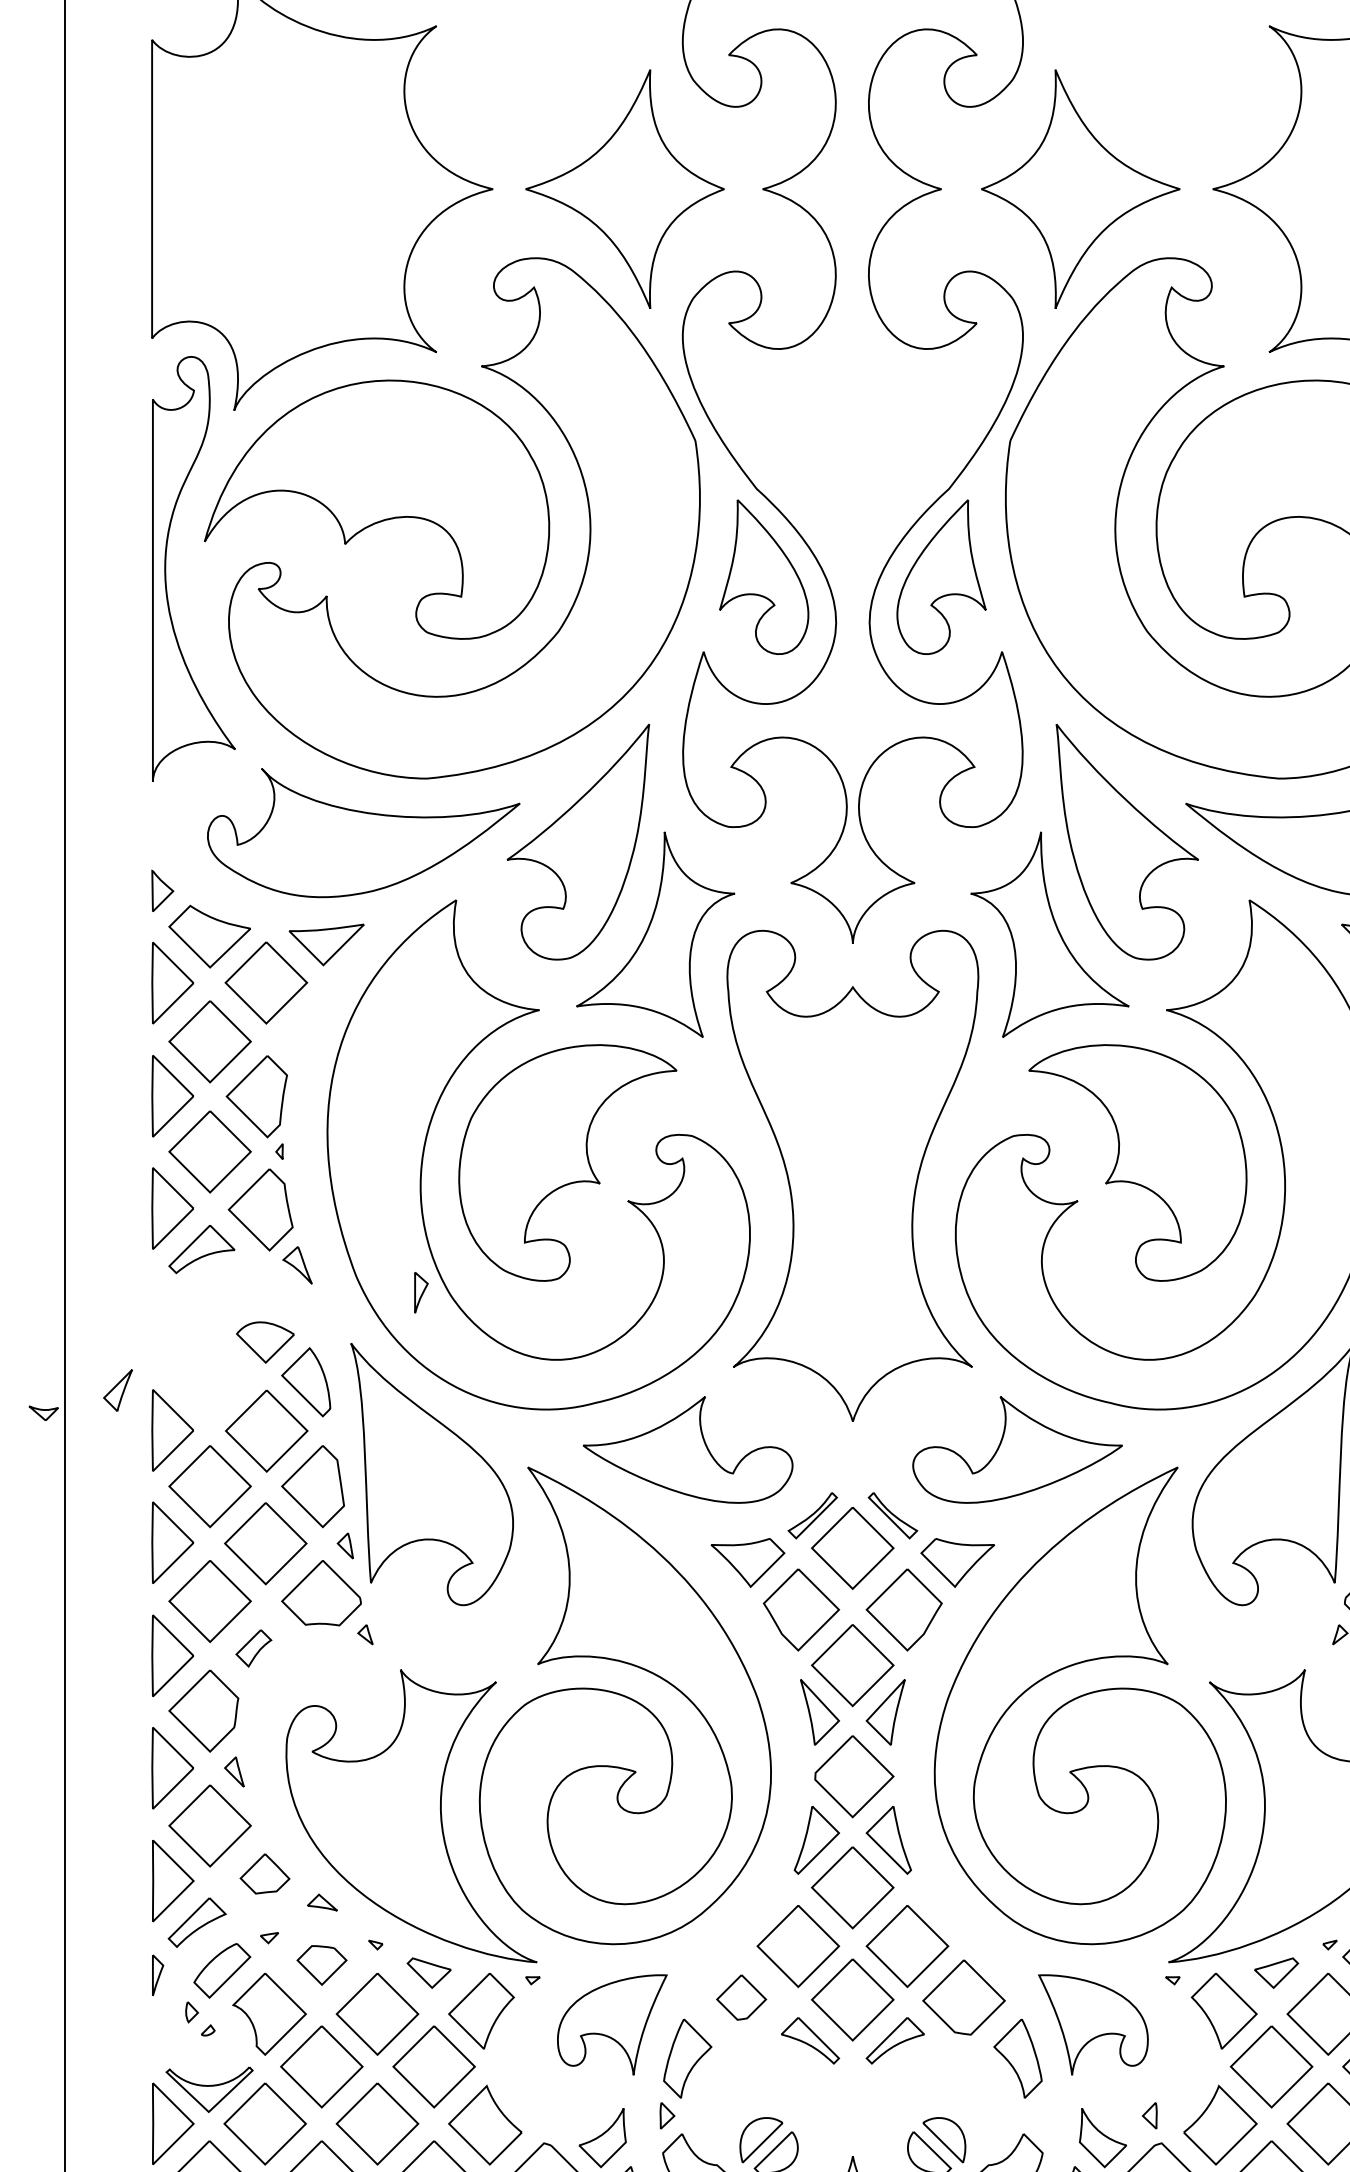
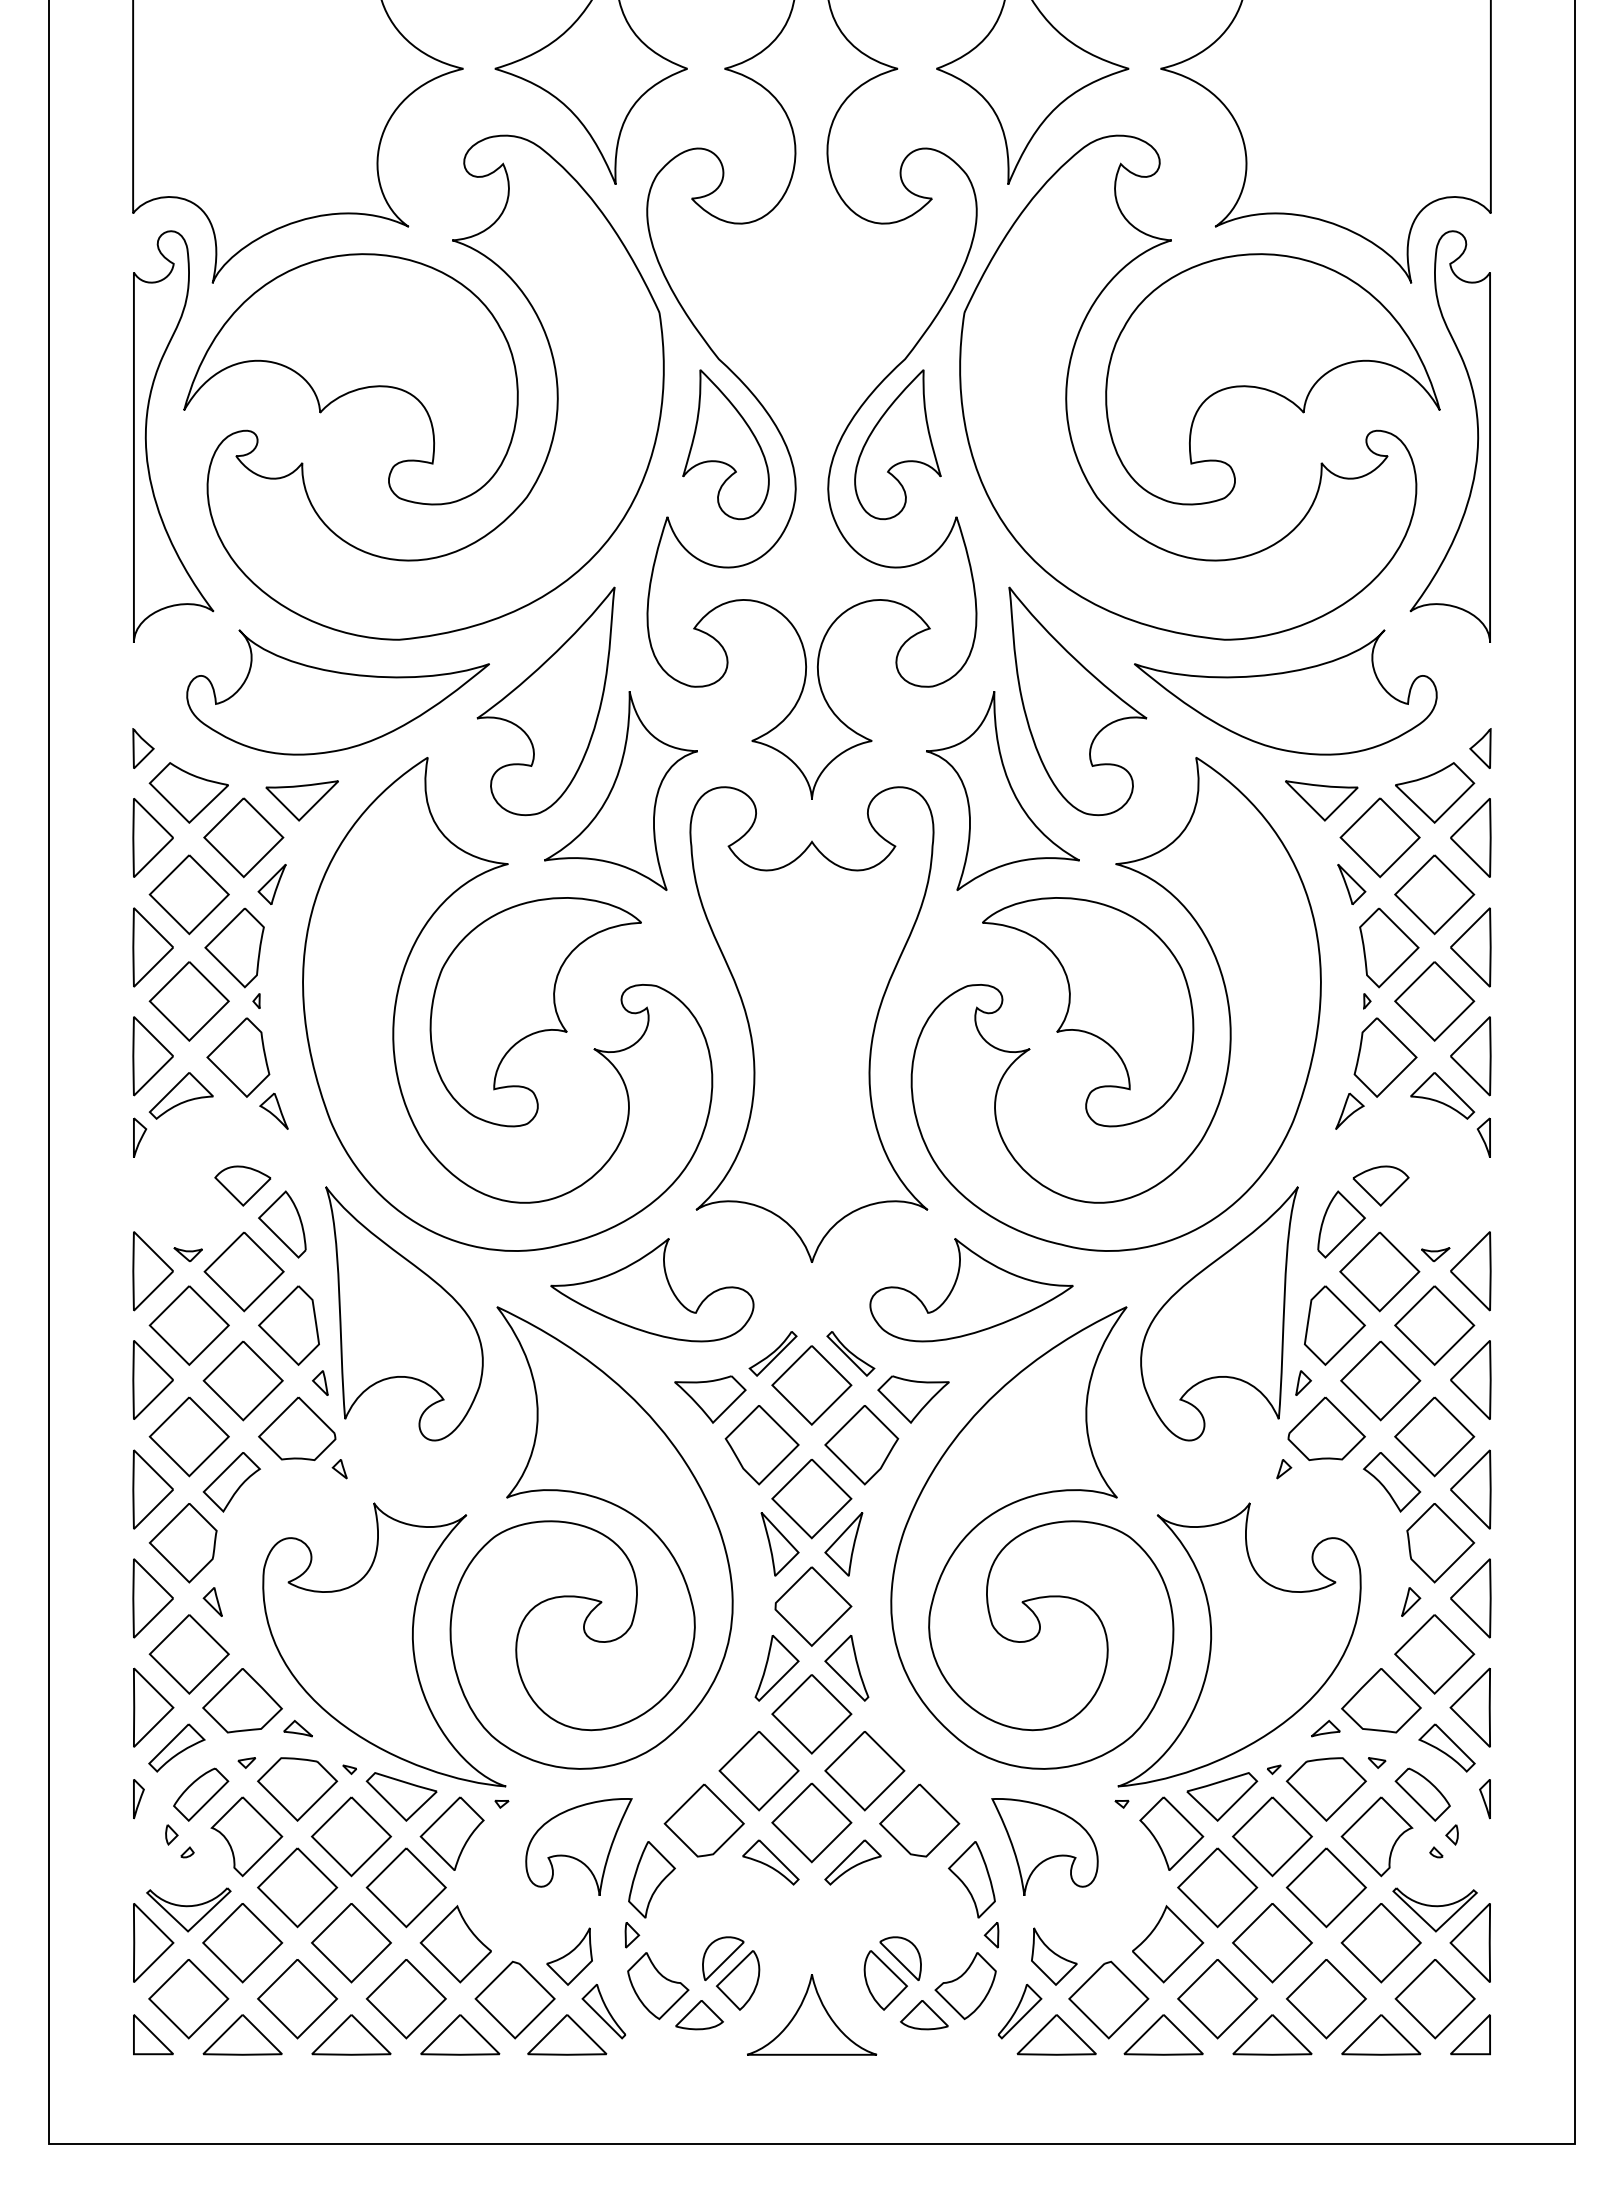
part: (421, 1292) -> (140, 1137), moved
part: (117, 1390) -> (271, 884), moved
part: (43, 1413) -> (187, 1254), moved
part: (253, 1648) -> (231, 1482), size x1.67
part: (265, 1873) -> (242, 1700), size x1.67
part: (321, 1965) -> (297, 1789), size x1.67
part: (429, 1972) -> (401, 1796), size x1.67
part: (1276, 1972) -> (1222, 1796), size x1.67
part: (740, 1997) -> (703, 1820), size x1.67
part: (1149, 2116) -> (991, 1935), moved

